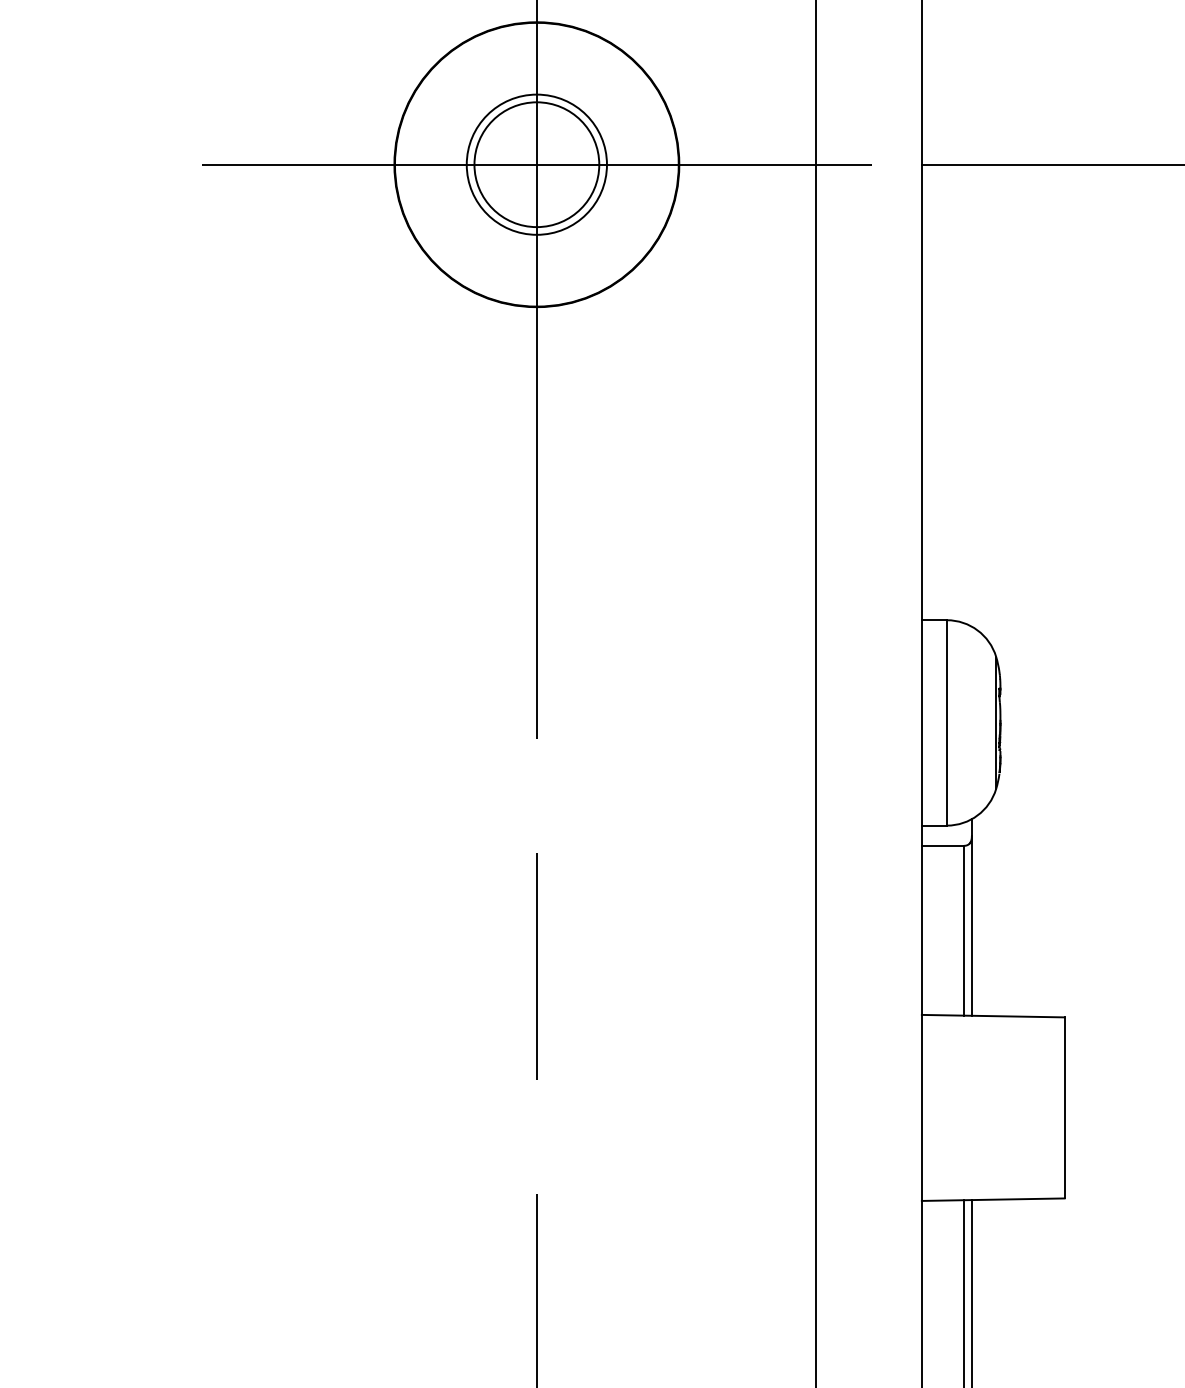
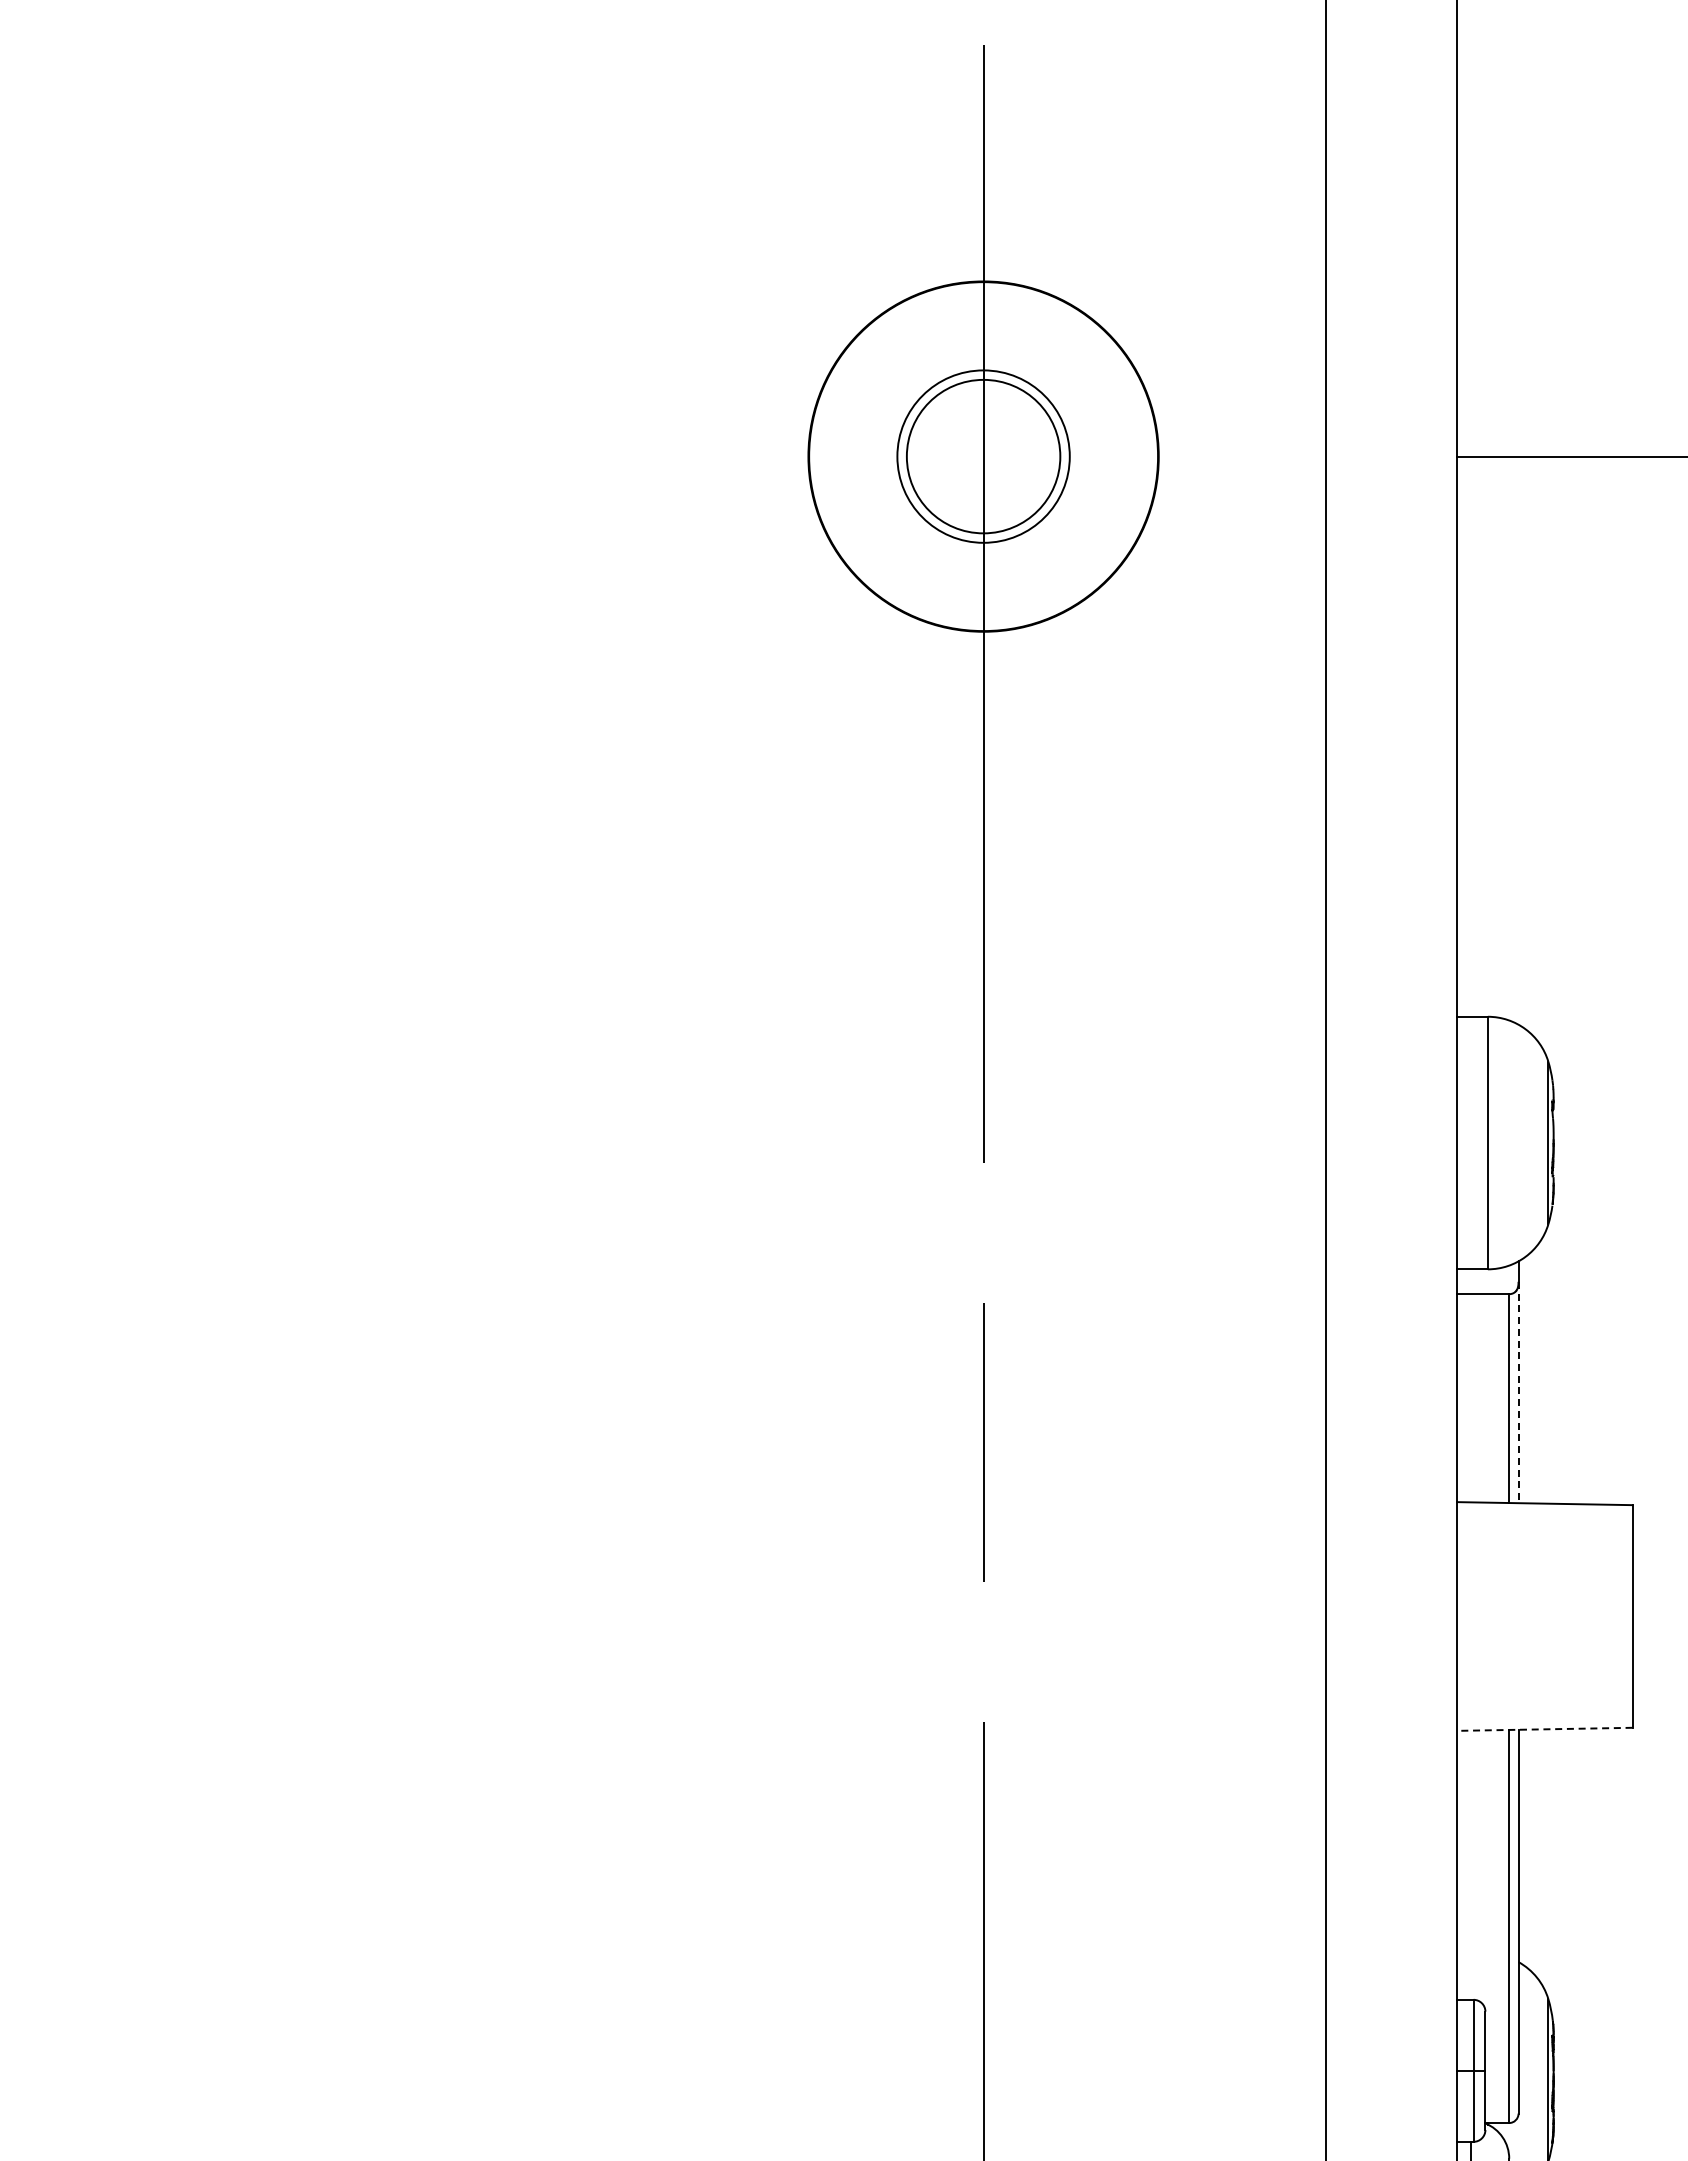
line: (536, 164) -> (983, 456), removed
line: (971, 925) -> (1518, 1392), solid -> dashed
line: (993, 1199) -> (1544, 1729), solid -> dashed

